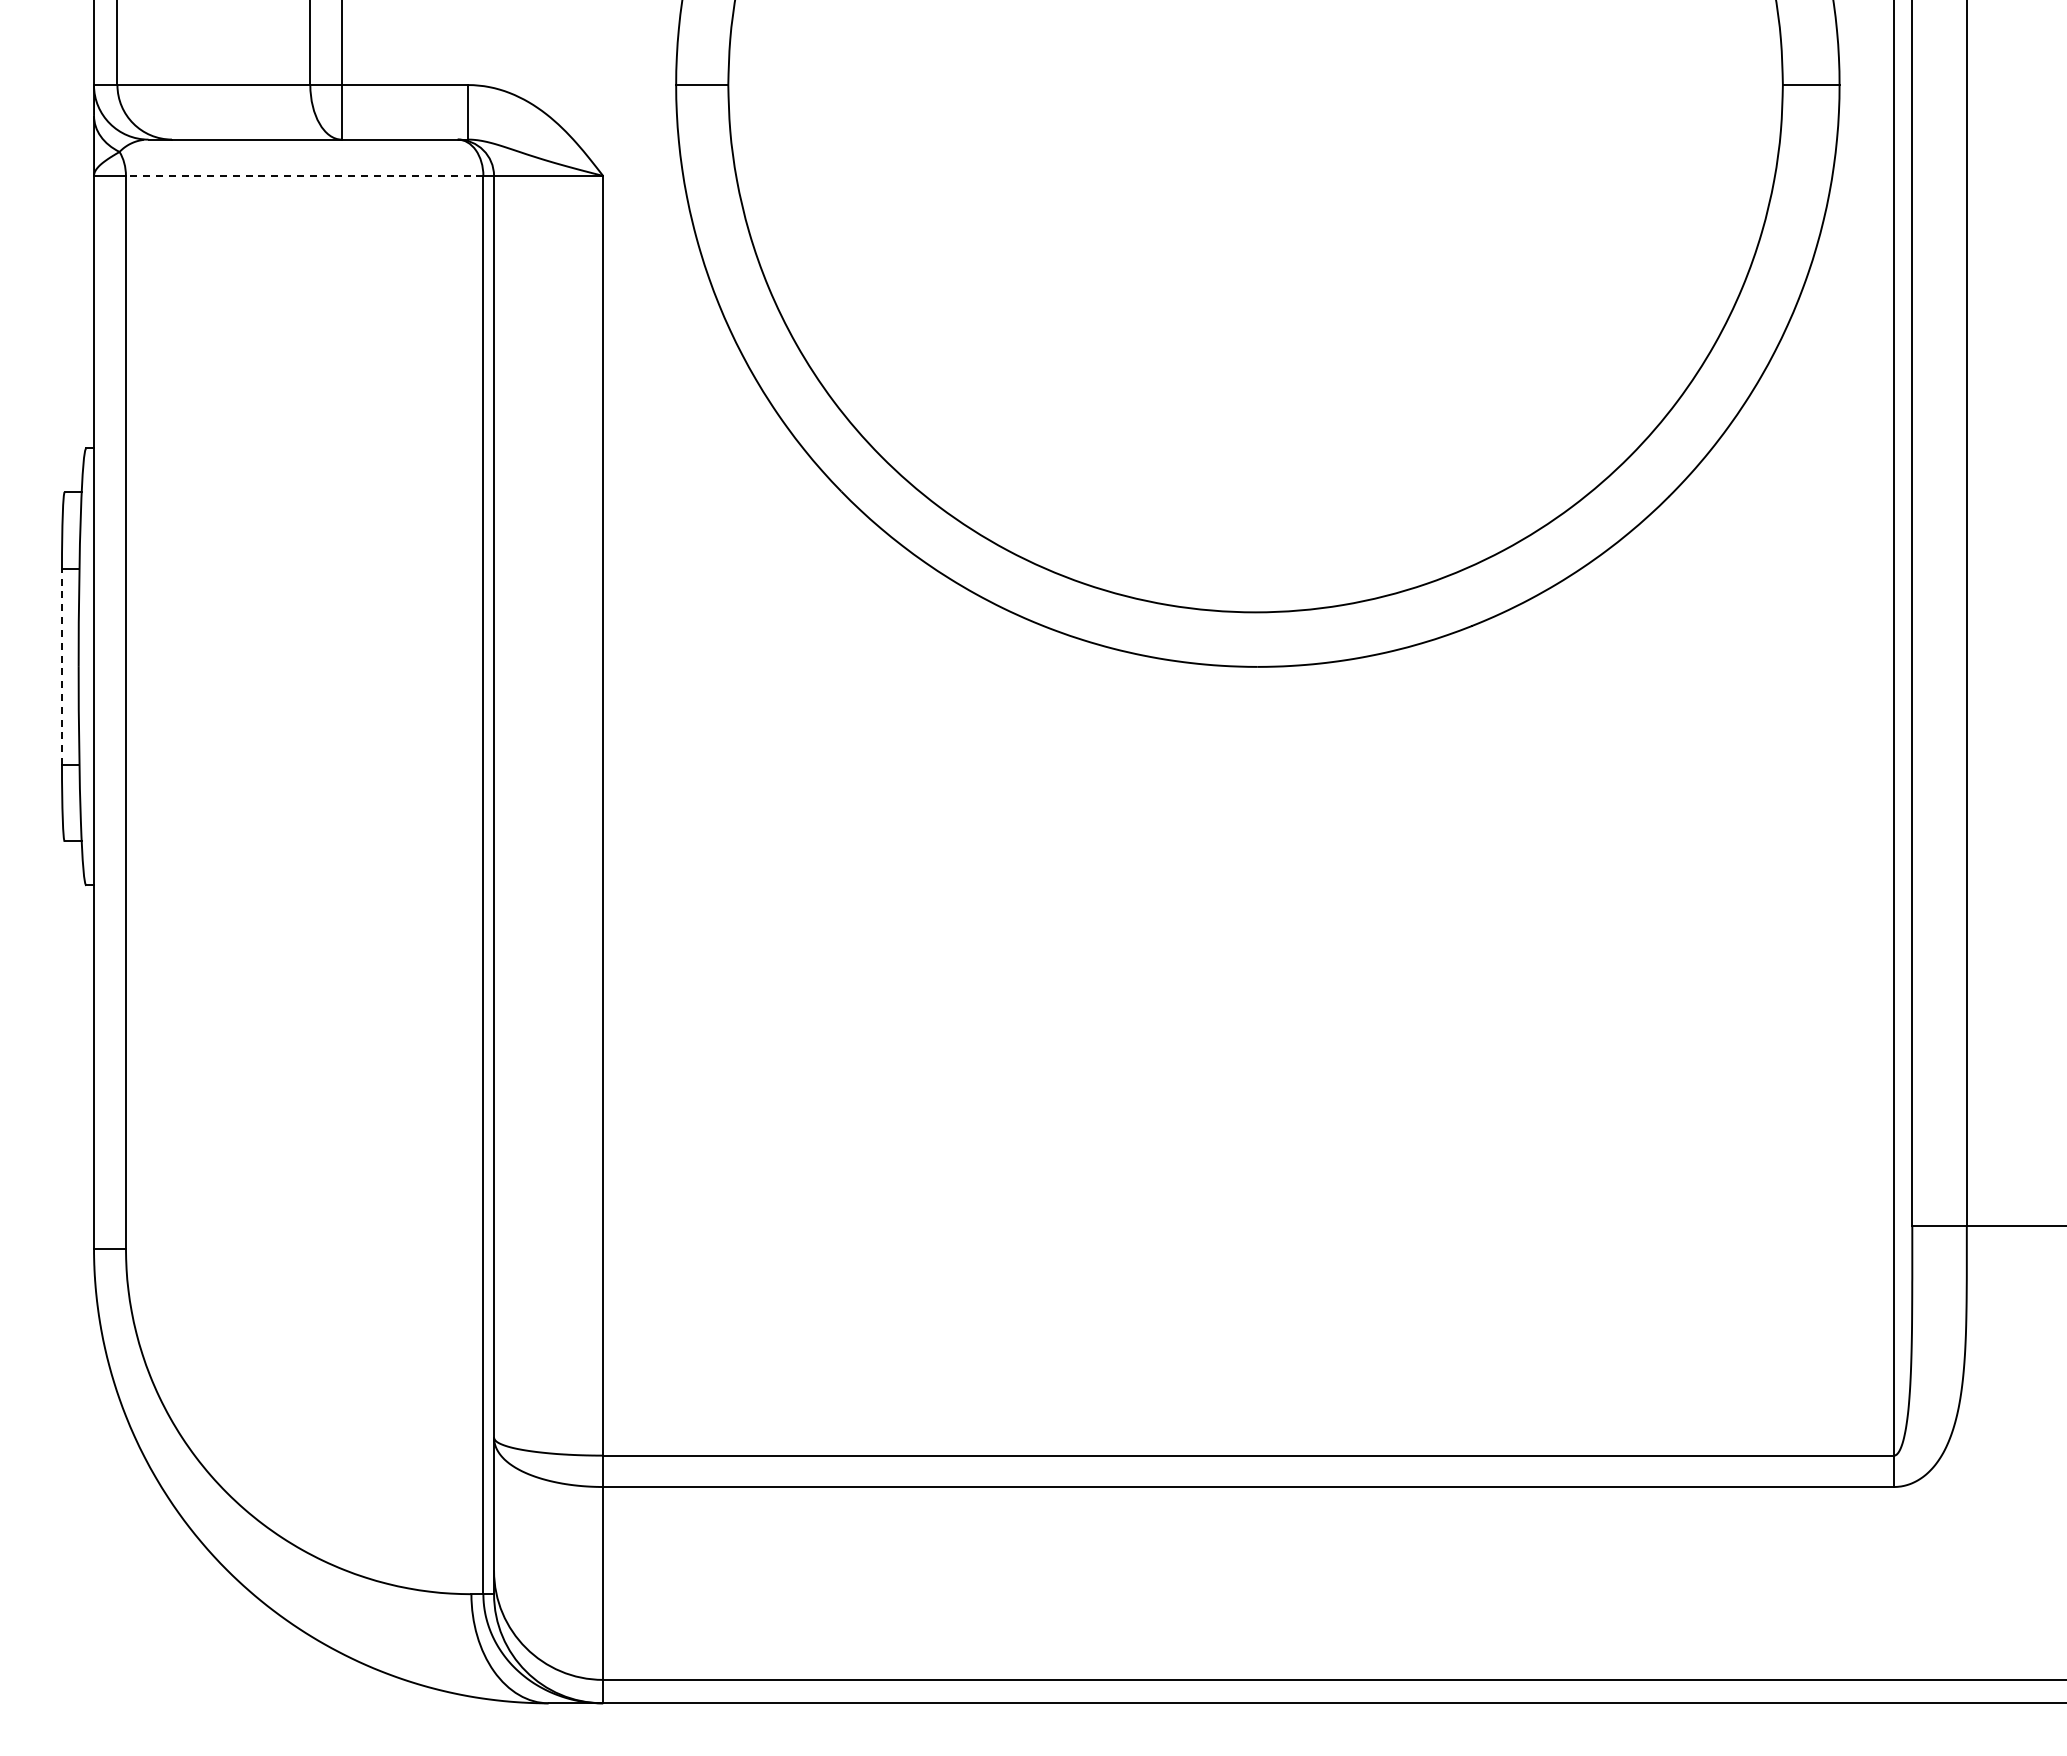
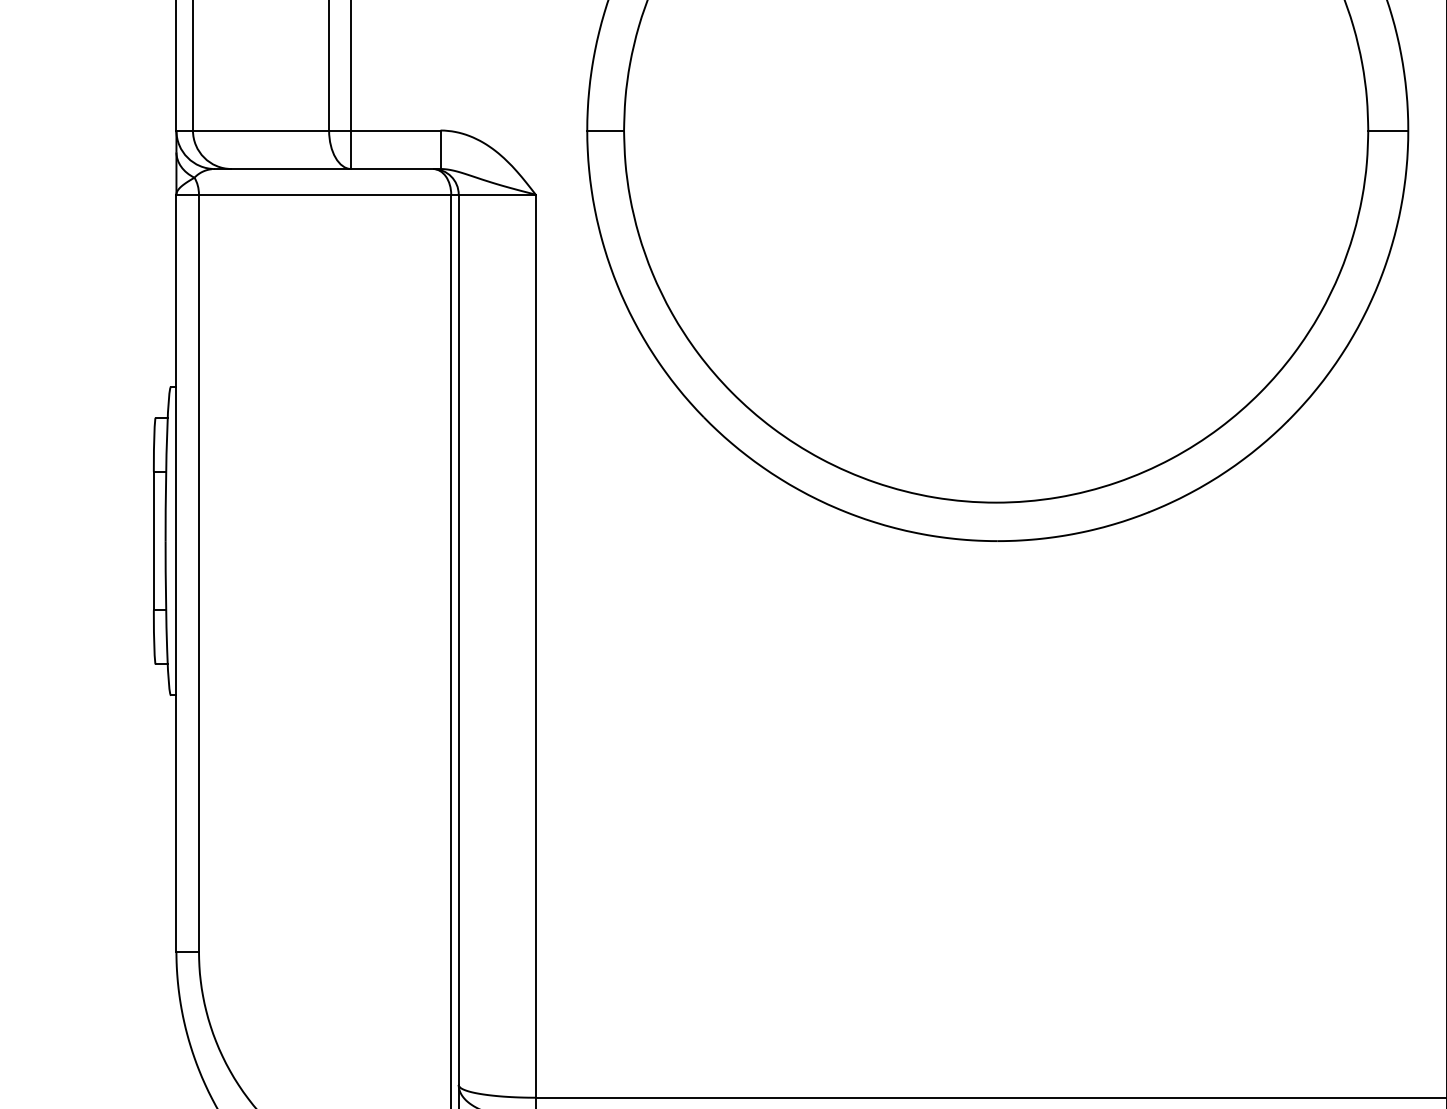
line: (304, 175) -> (324, 194), dashed -> solid
line: (62, 666) -> (154, 540), dashed -> solid

